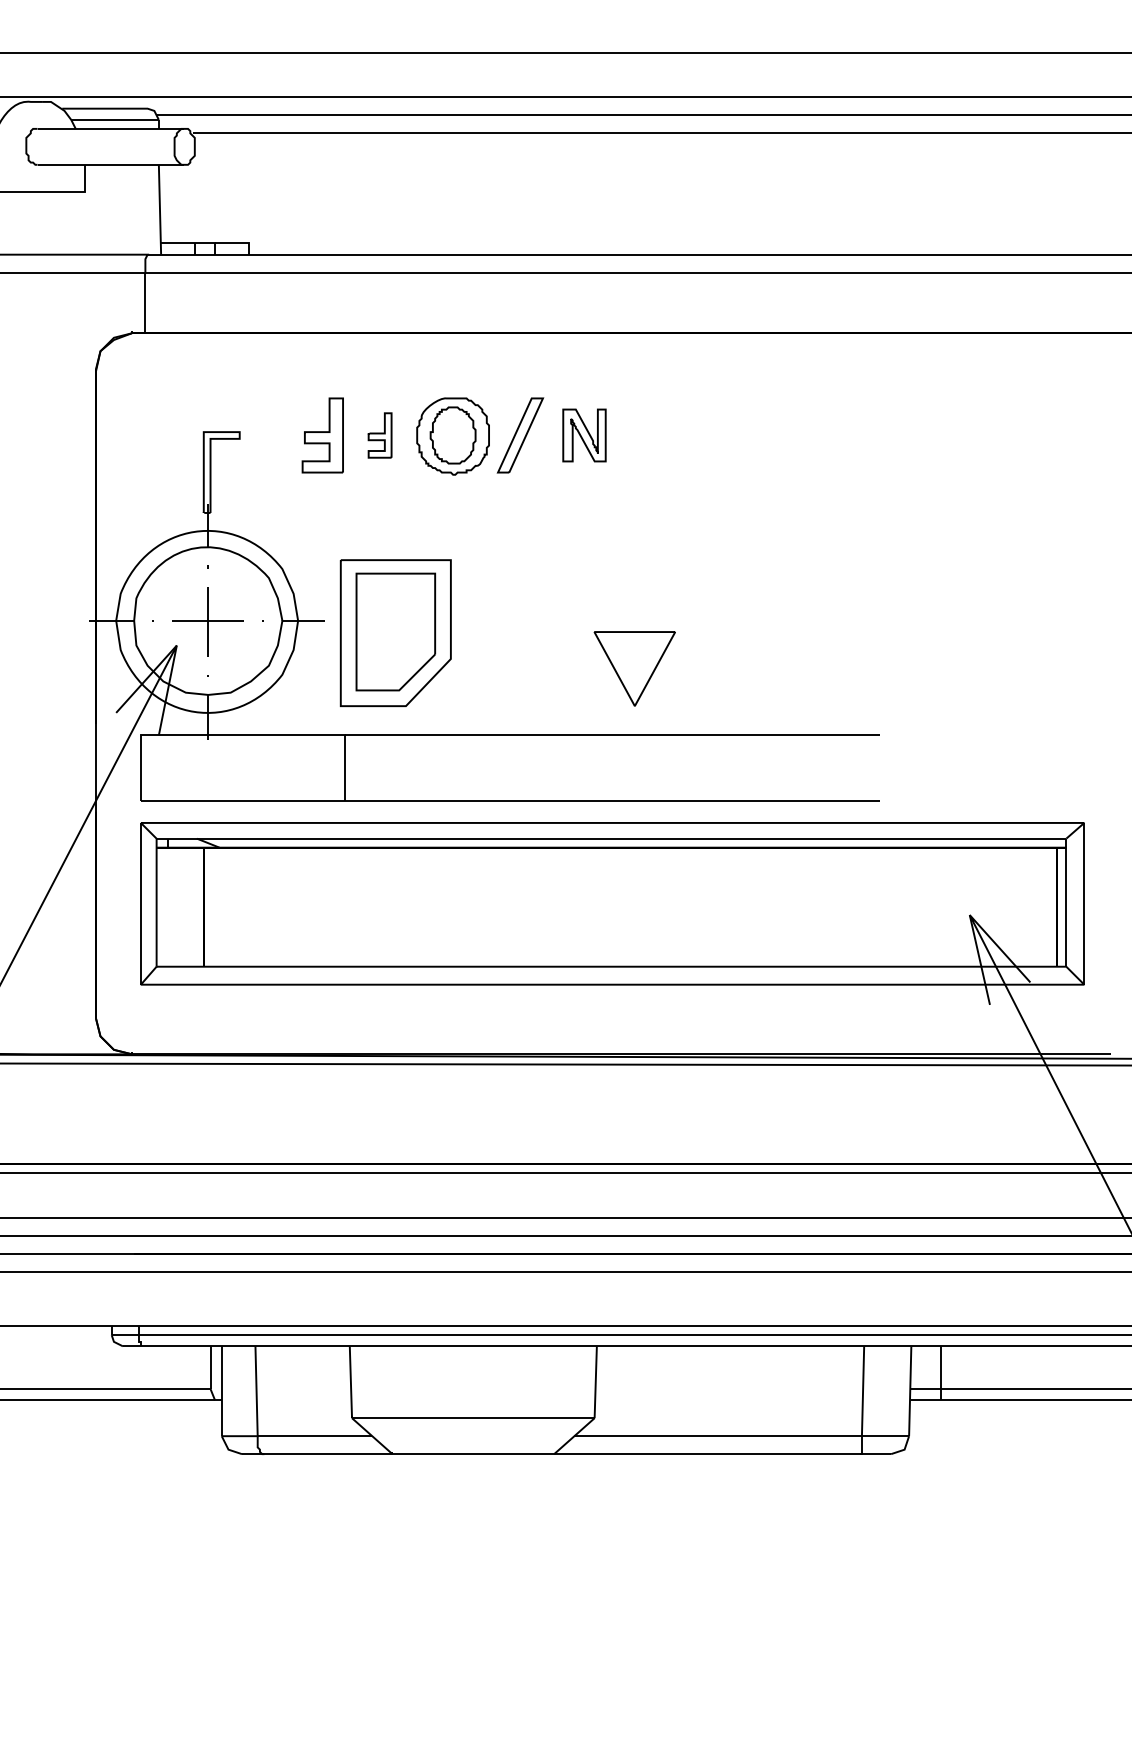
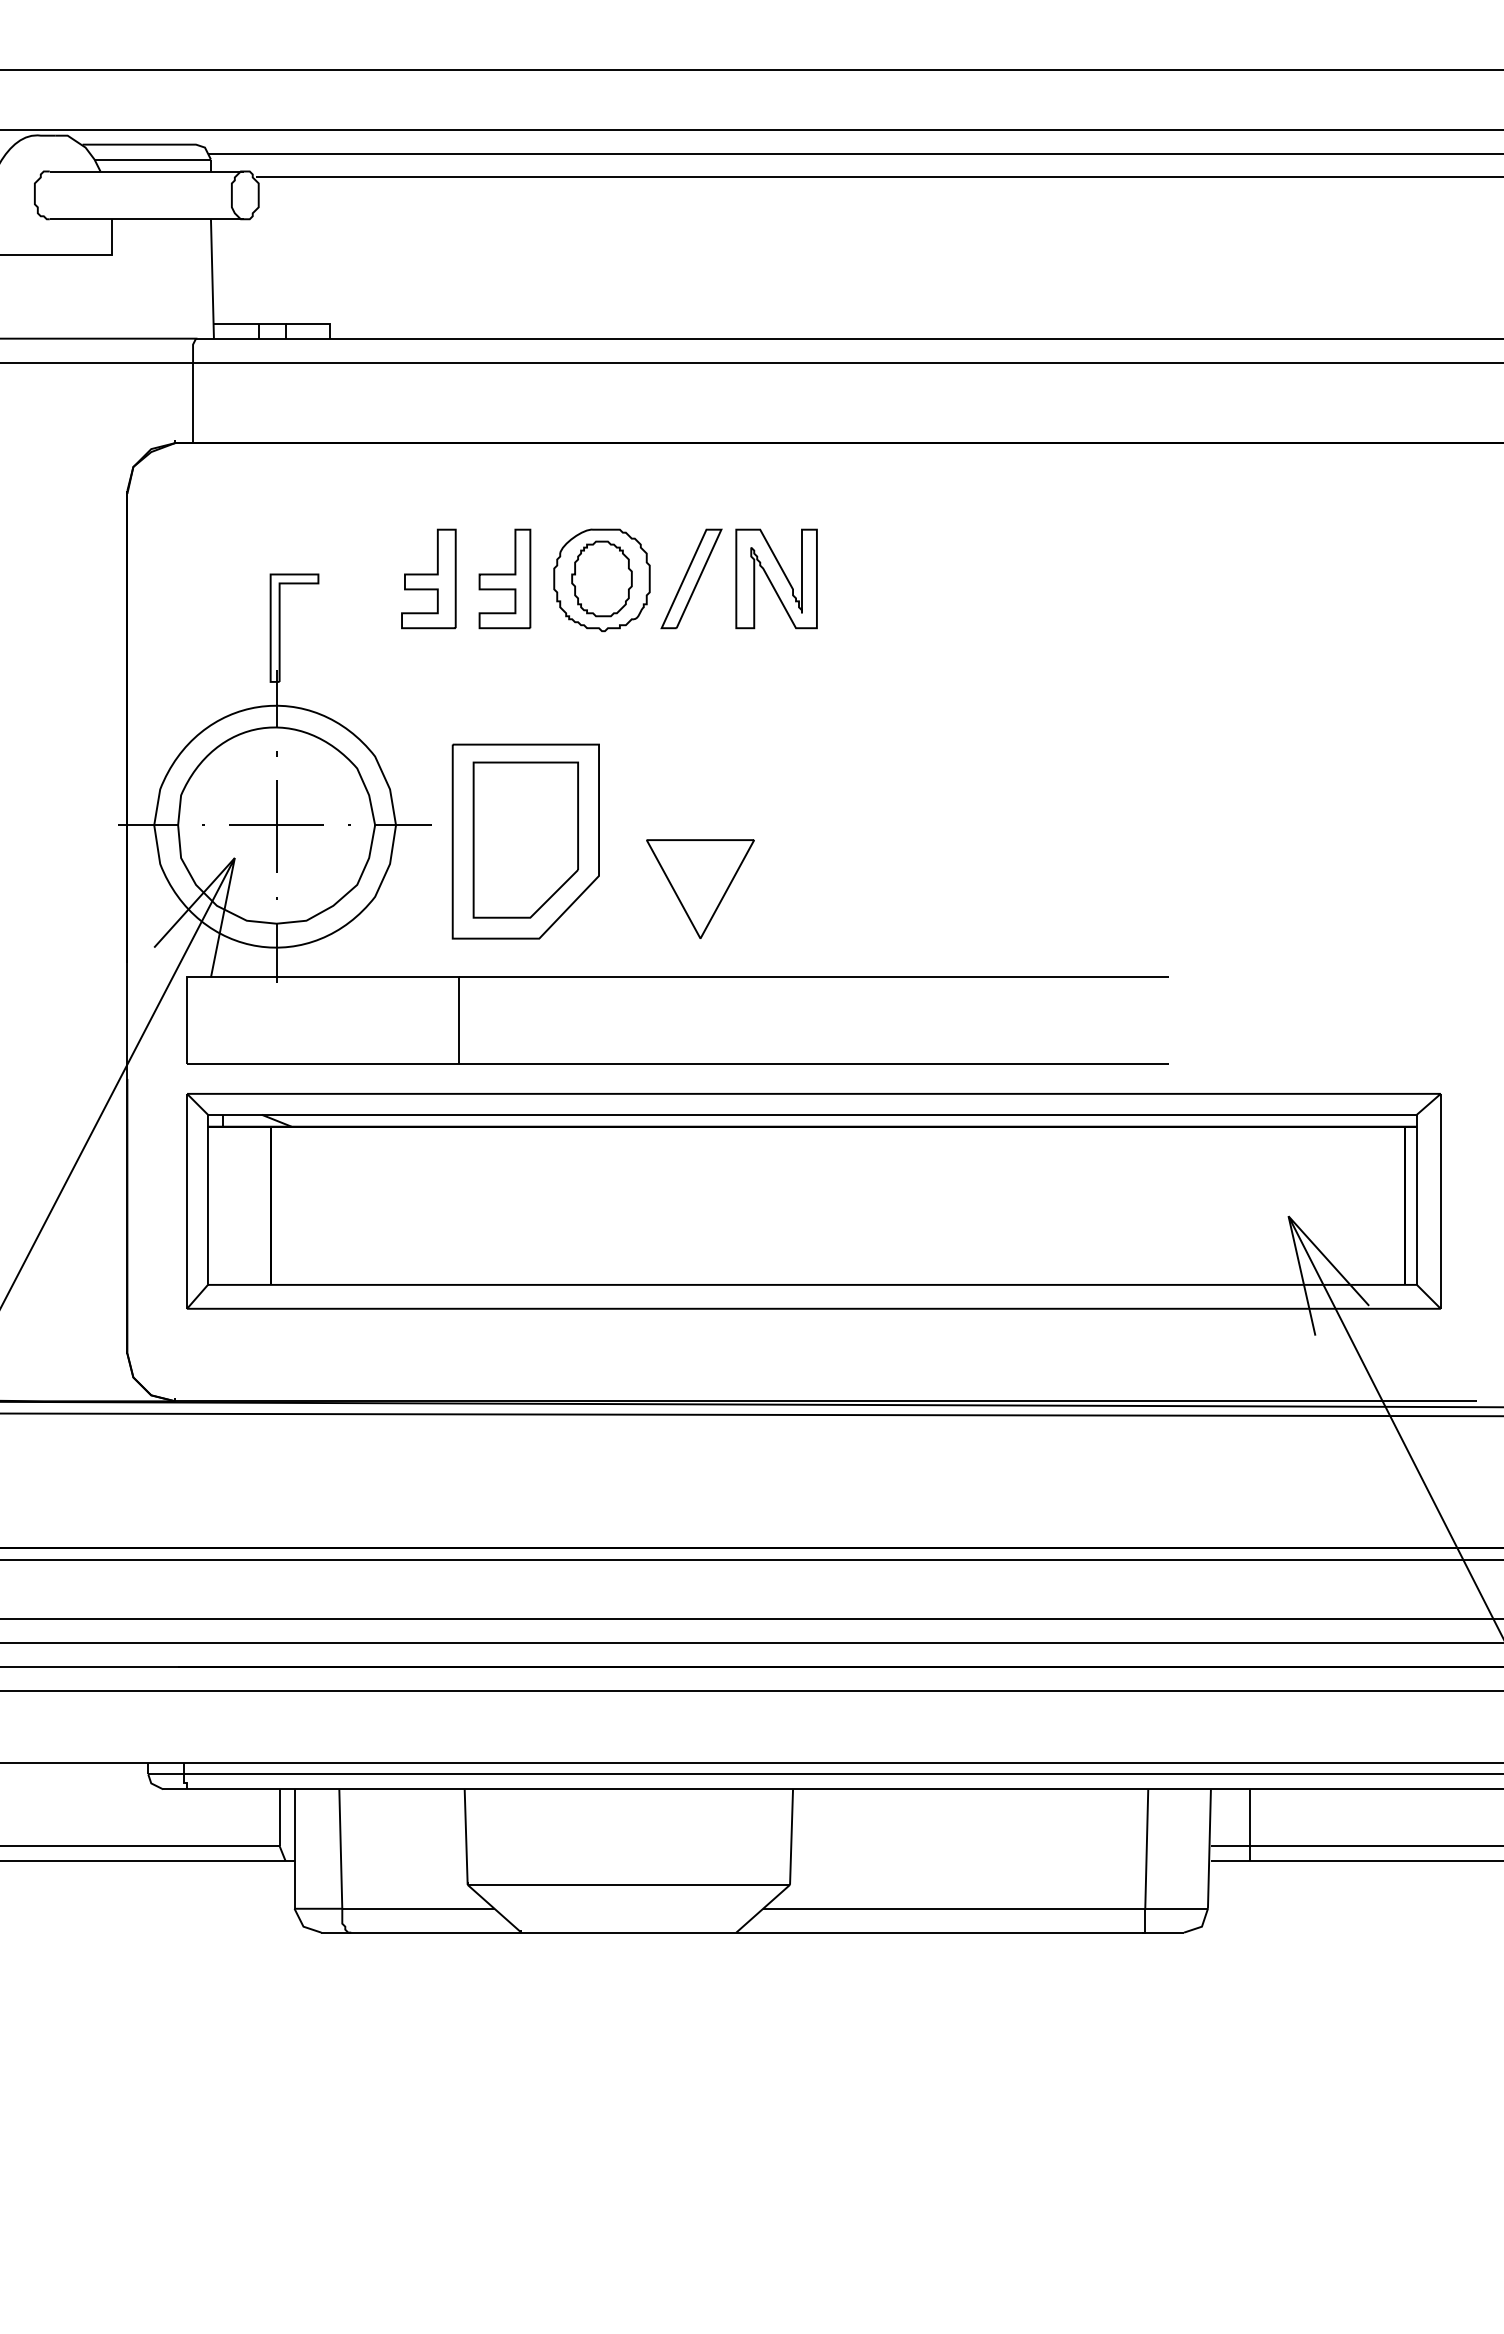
part: (379, 435) -> (504, 578), size x1.67
part: (584, 435) -> (776, 578), size x1.43
part: (634, 668) -> (700, 888), moved

